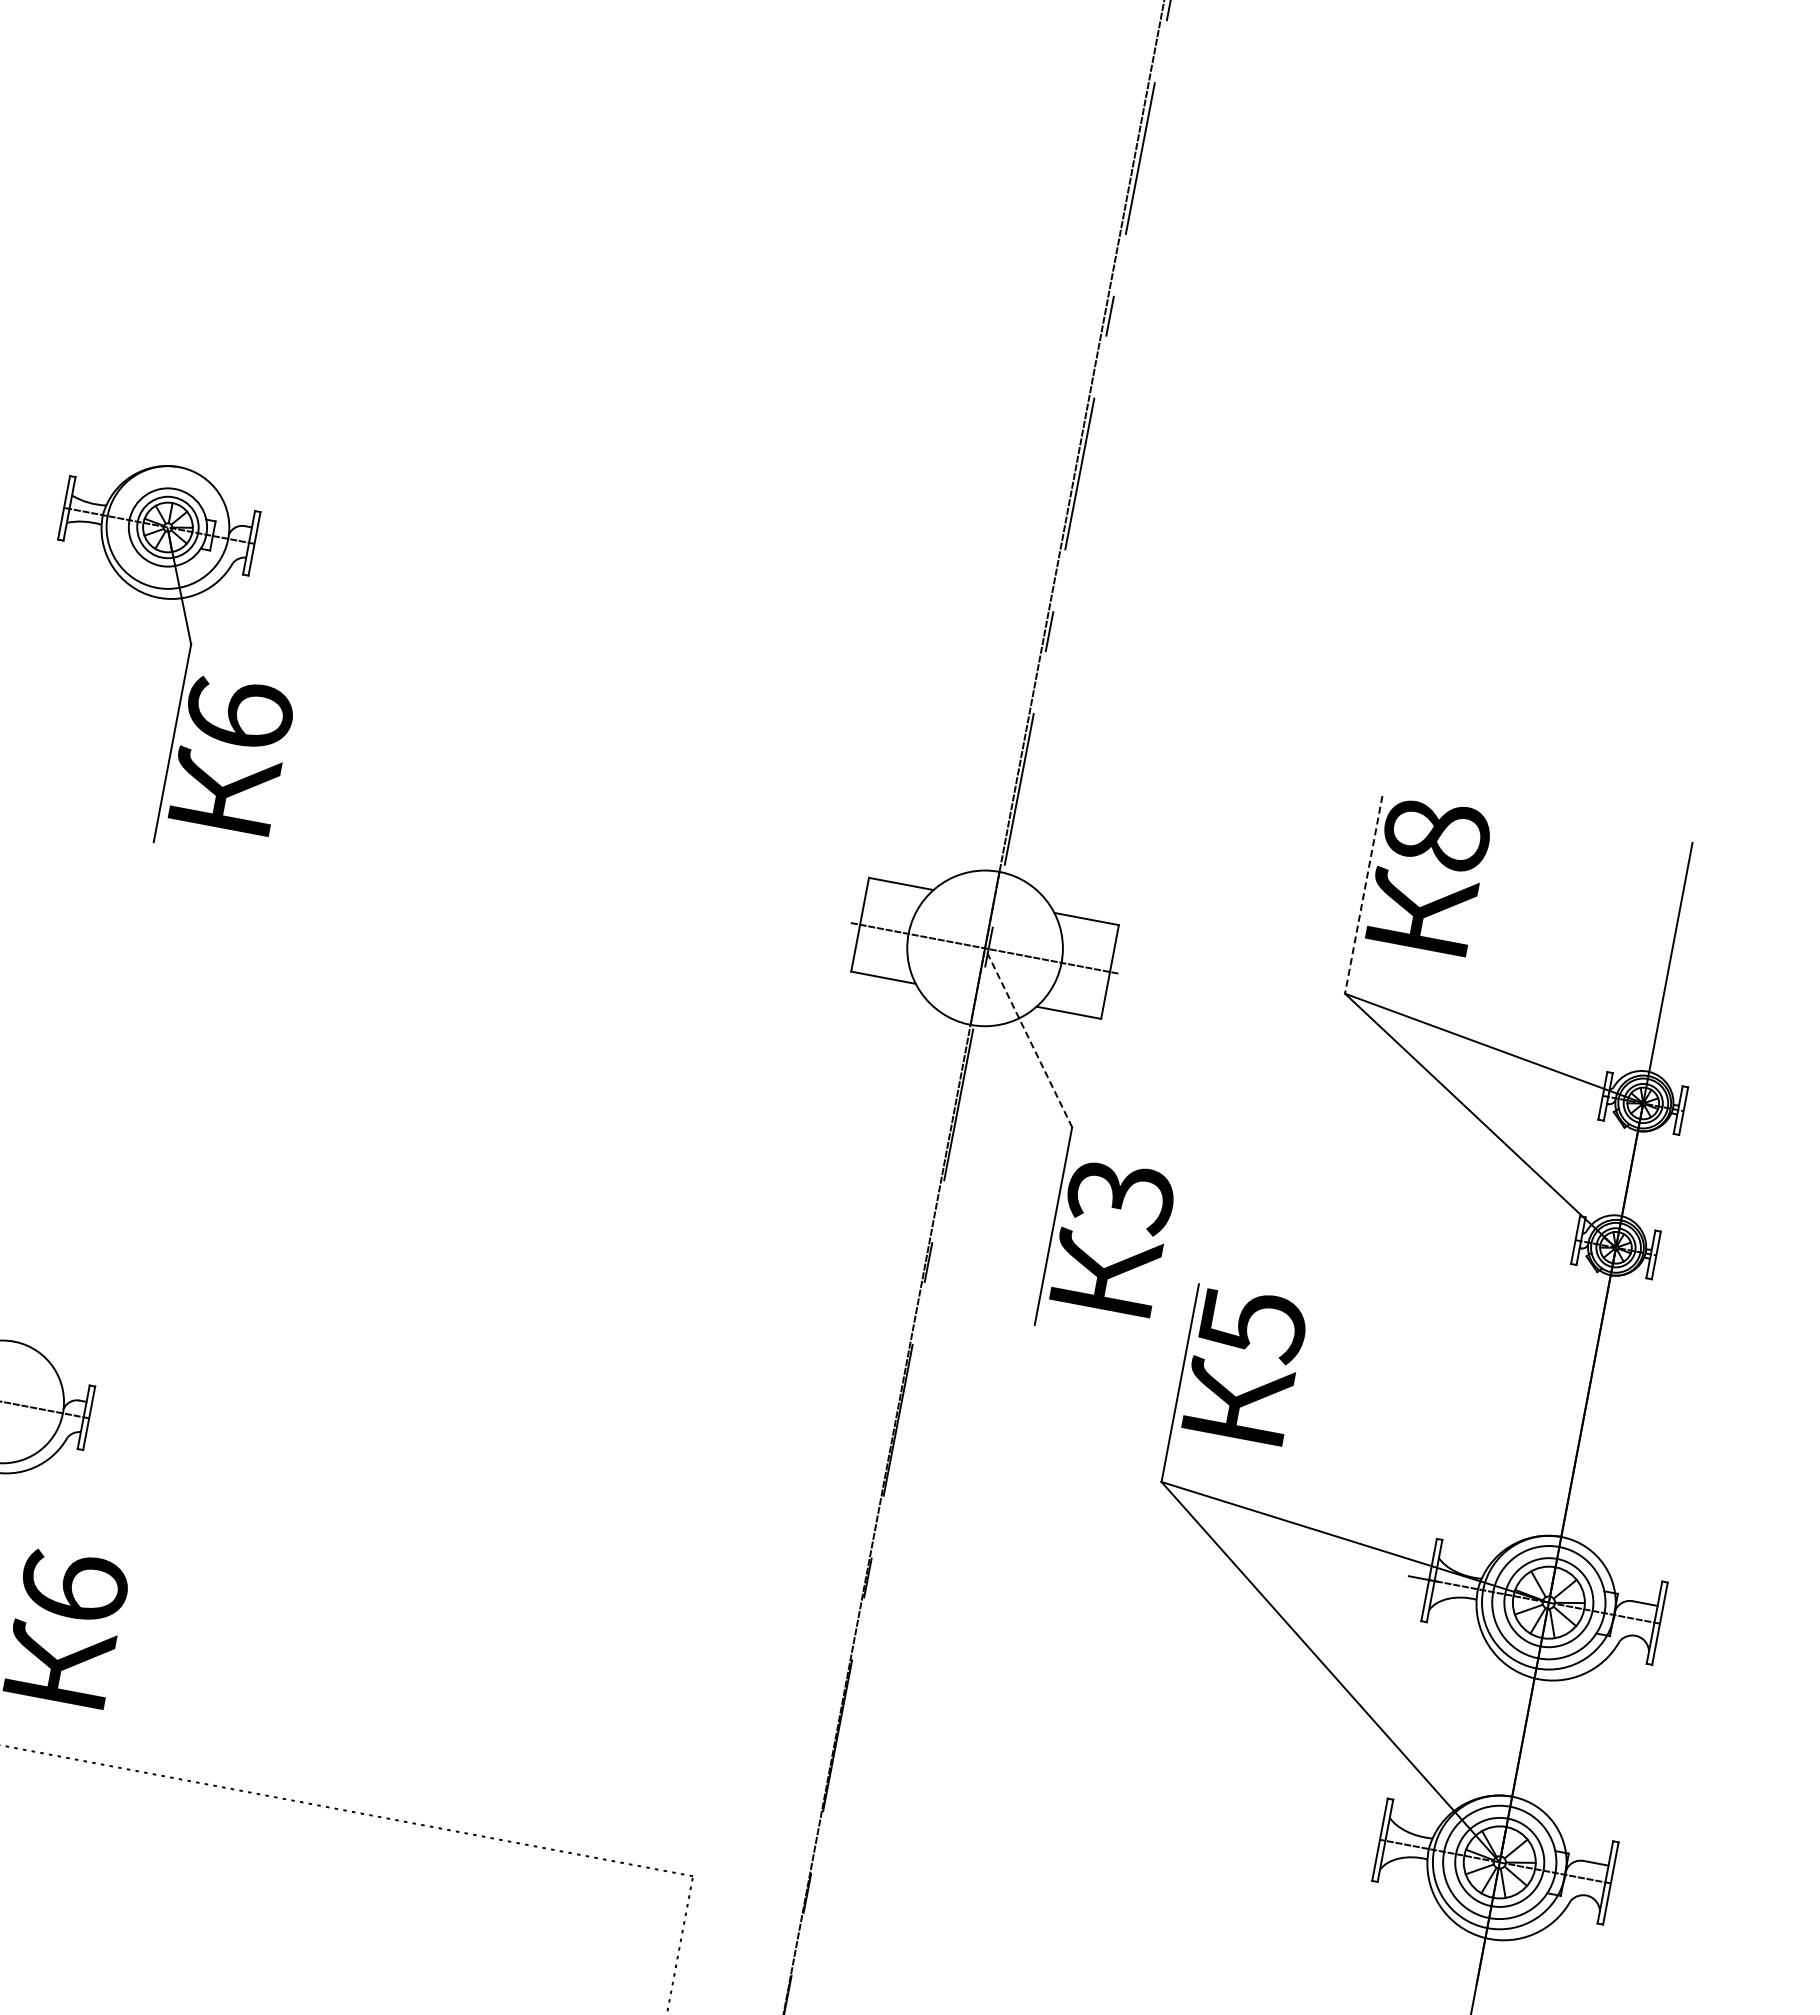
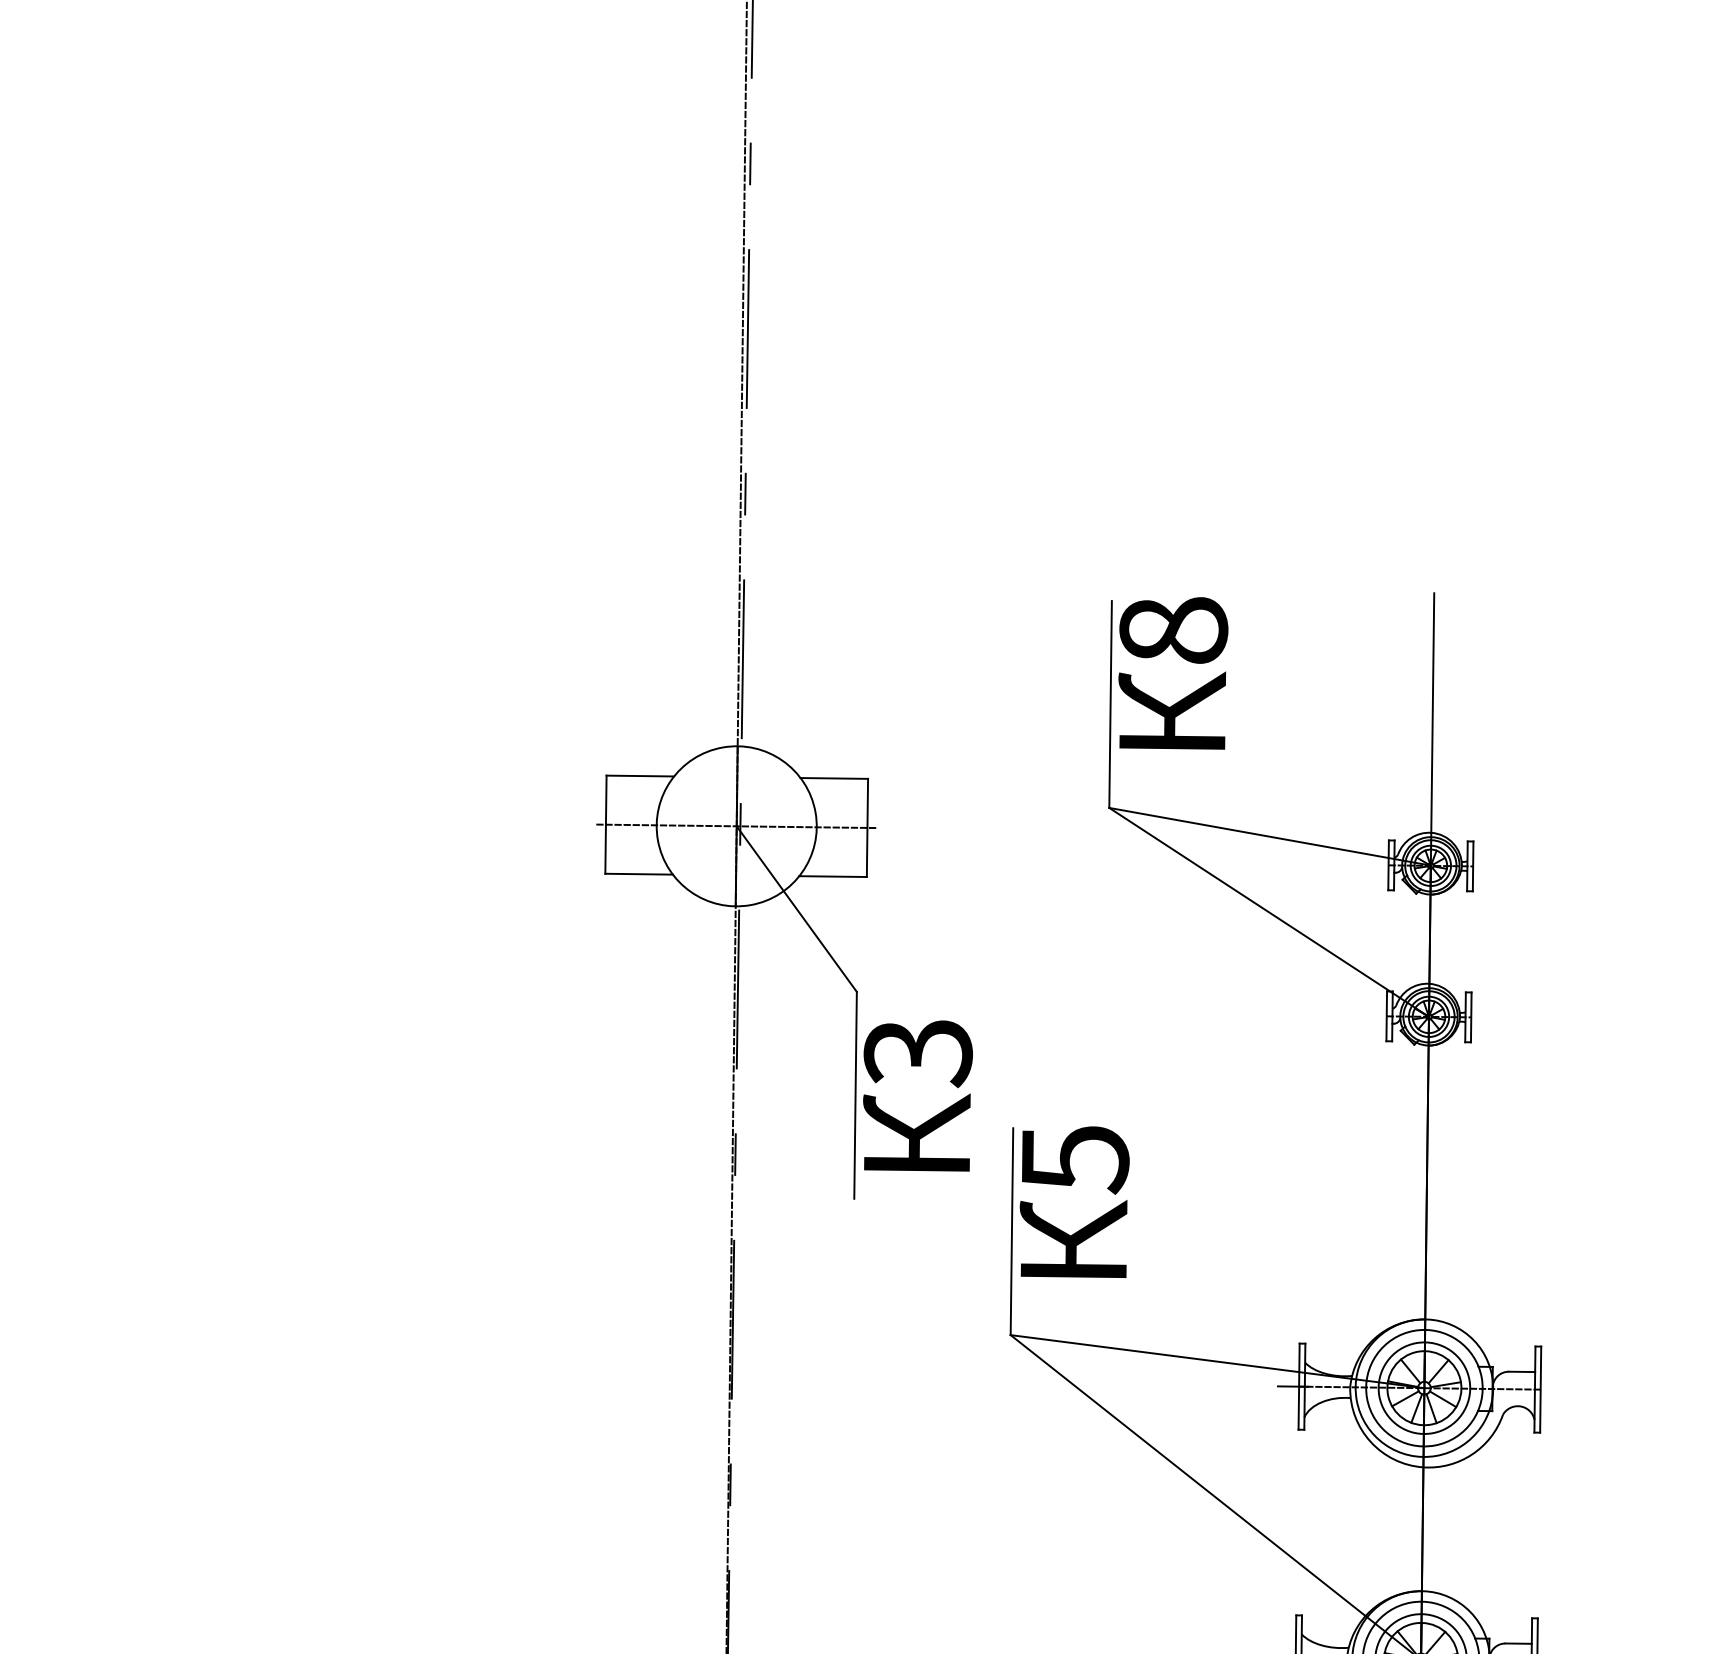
line: (1363, 894) -> (1110, 704), dashed -> solid
line: (1028, 1037) -> (796, 908), dashed -> solid

